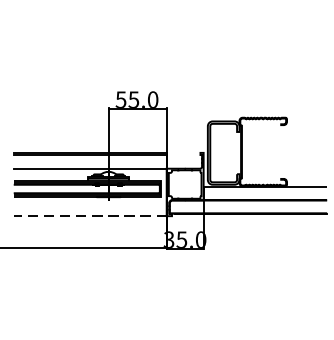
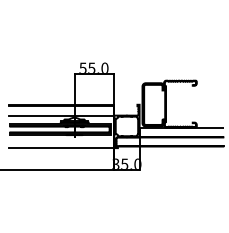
line: (89, 216) -> (61, 148), dashed -> solid

